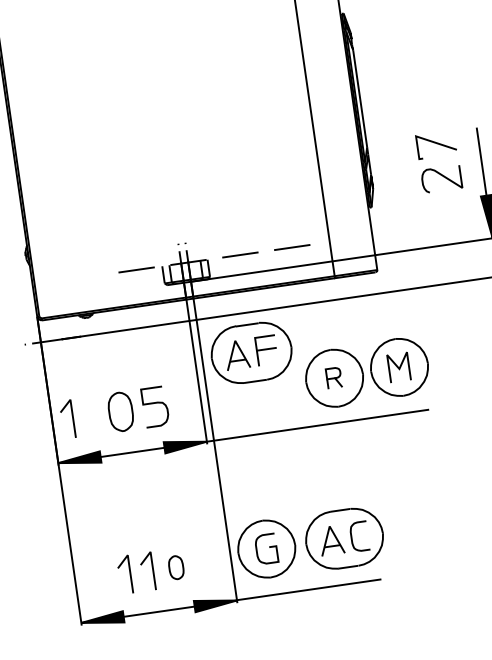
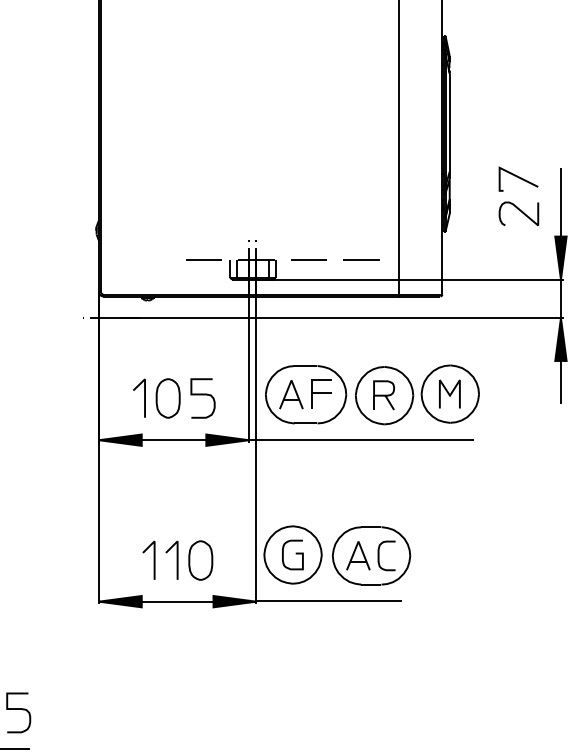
part: (252, 352) -> (306, 394), moved
part: (333, 378) -> (383, 395), size x1.43
line: (72, 417) -> (144, 397), moved
part: (175, 567) -> (200, 560), size x1.67

